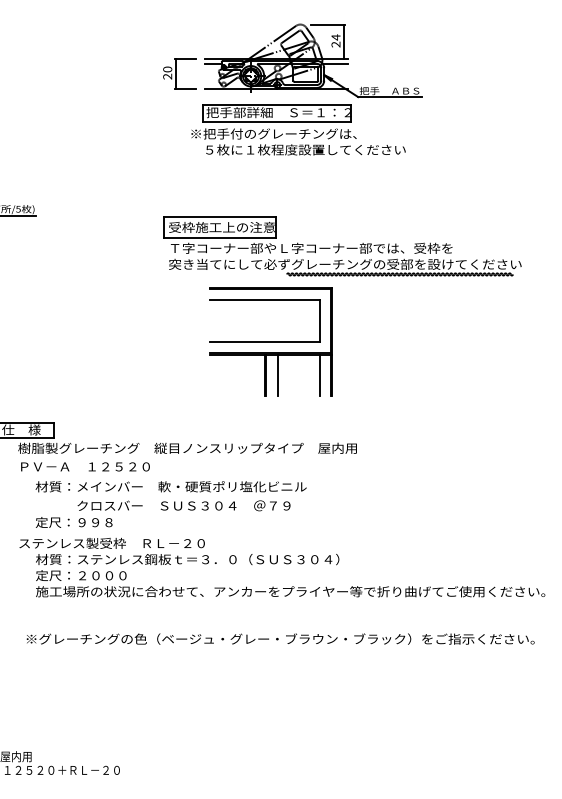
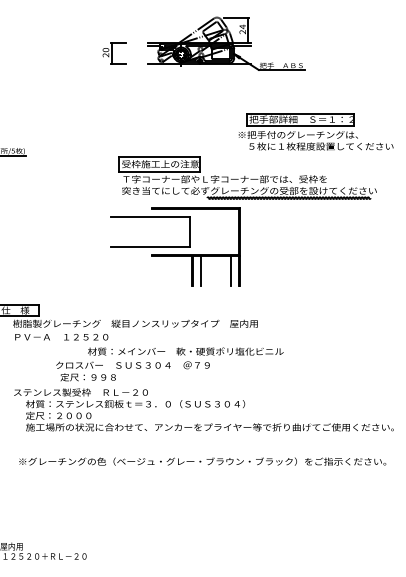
part: (179, 73) -> (114, 52), moved
part: (298, 129) -> (316, 131), moved
part: (264, 300) -> (149, 216), moved
text: (170, 486) -> (185, 351), moved
text: (74, 522) -> (88, 377), moved

